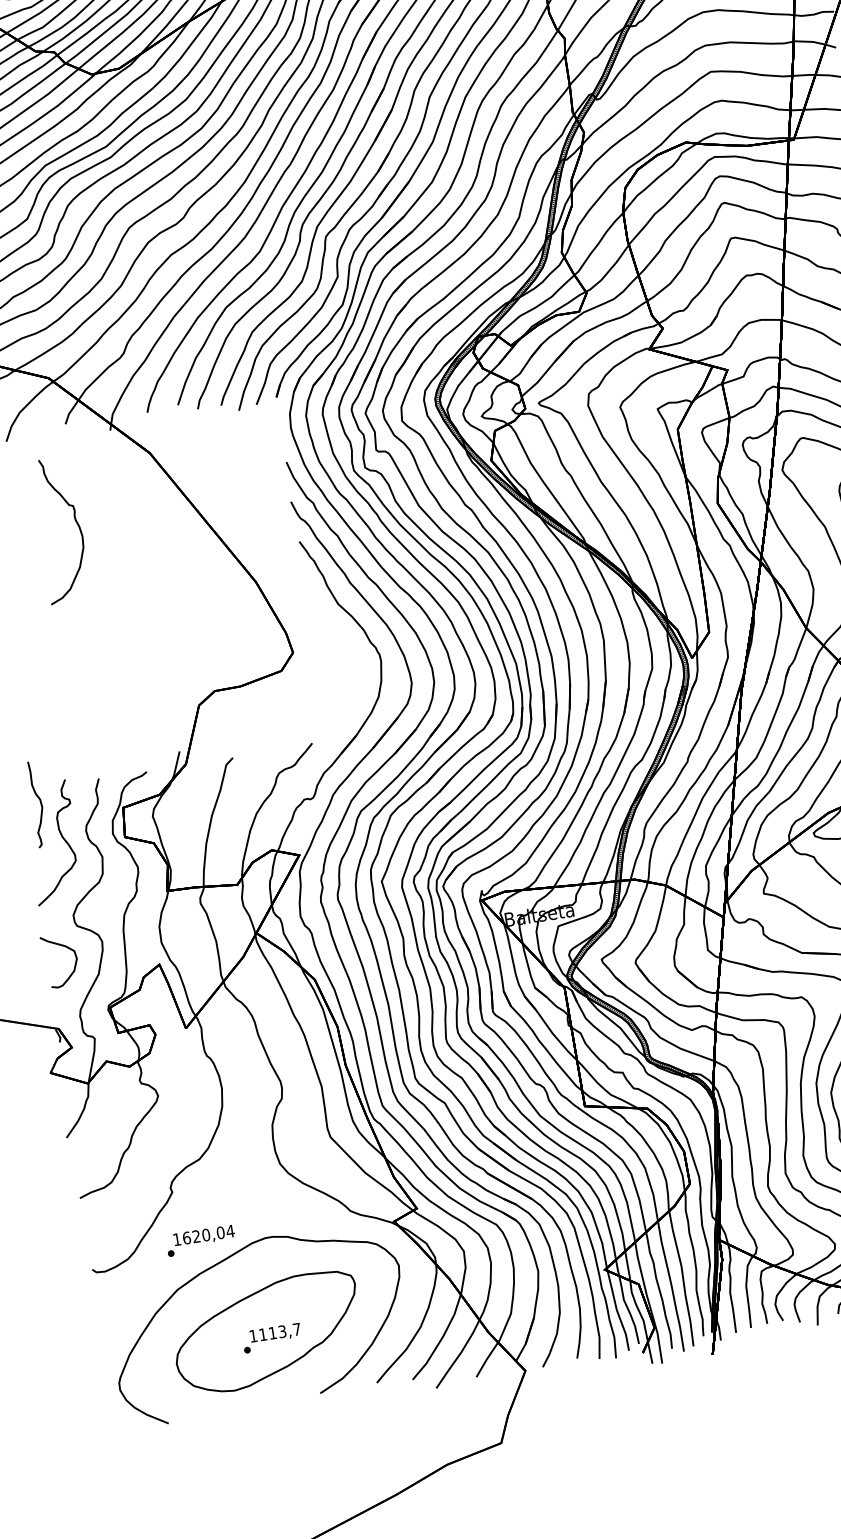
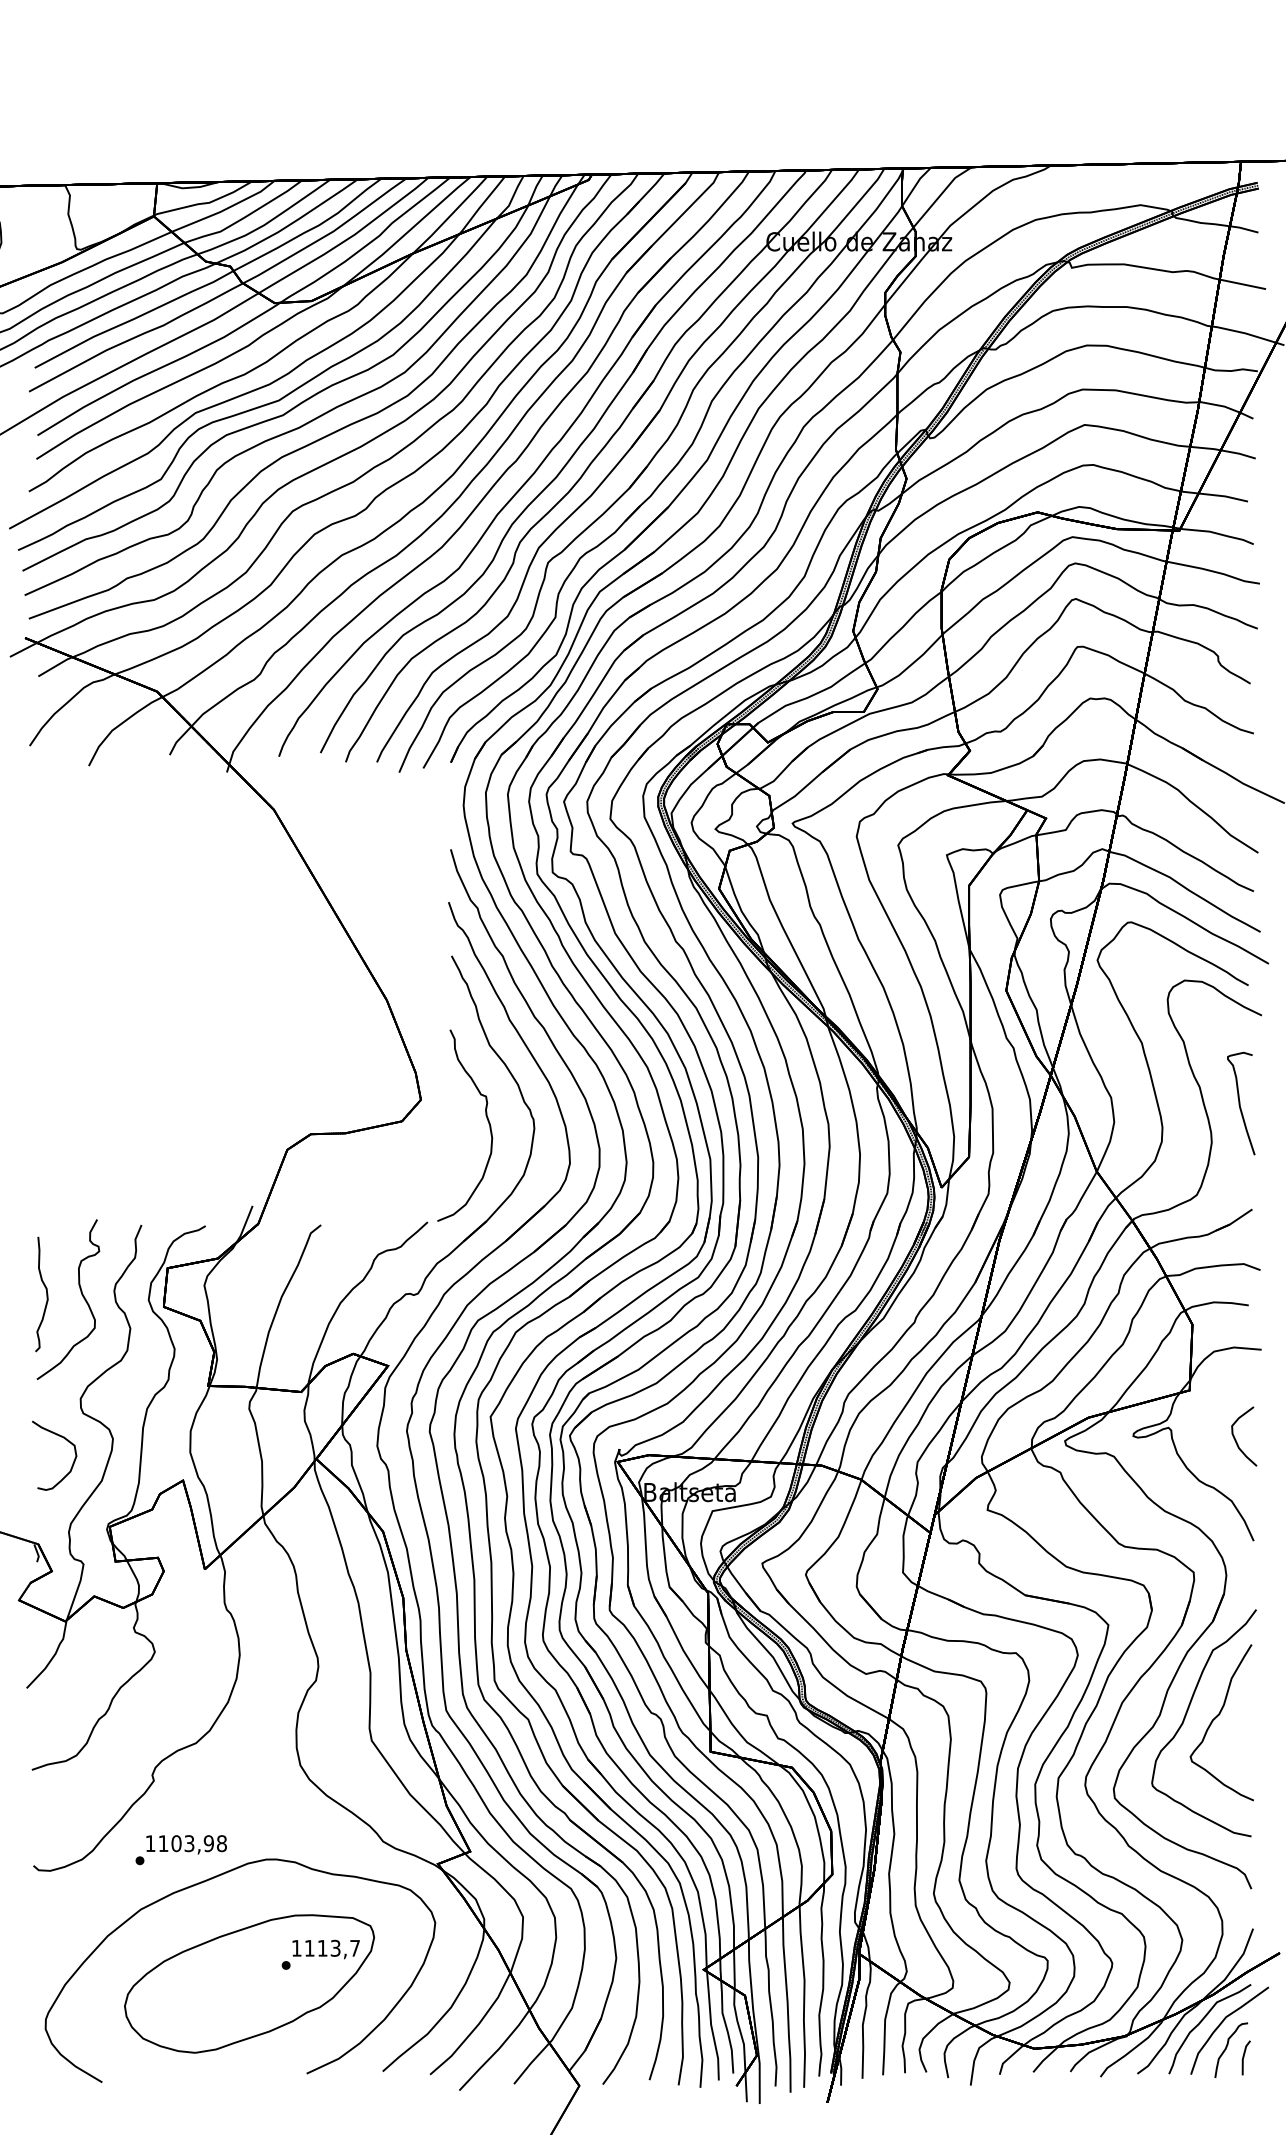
part: (75, 522) -> (486, 1118), moved
part: (37, 804) -> (41, 1294), moved
text: (208, 1234) -> (192, 1843), 1620,04 -> 1103,98
text: (271, 1338) -> (320, 1954), moved

